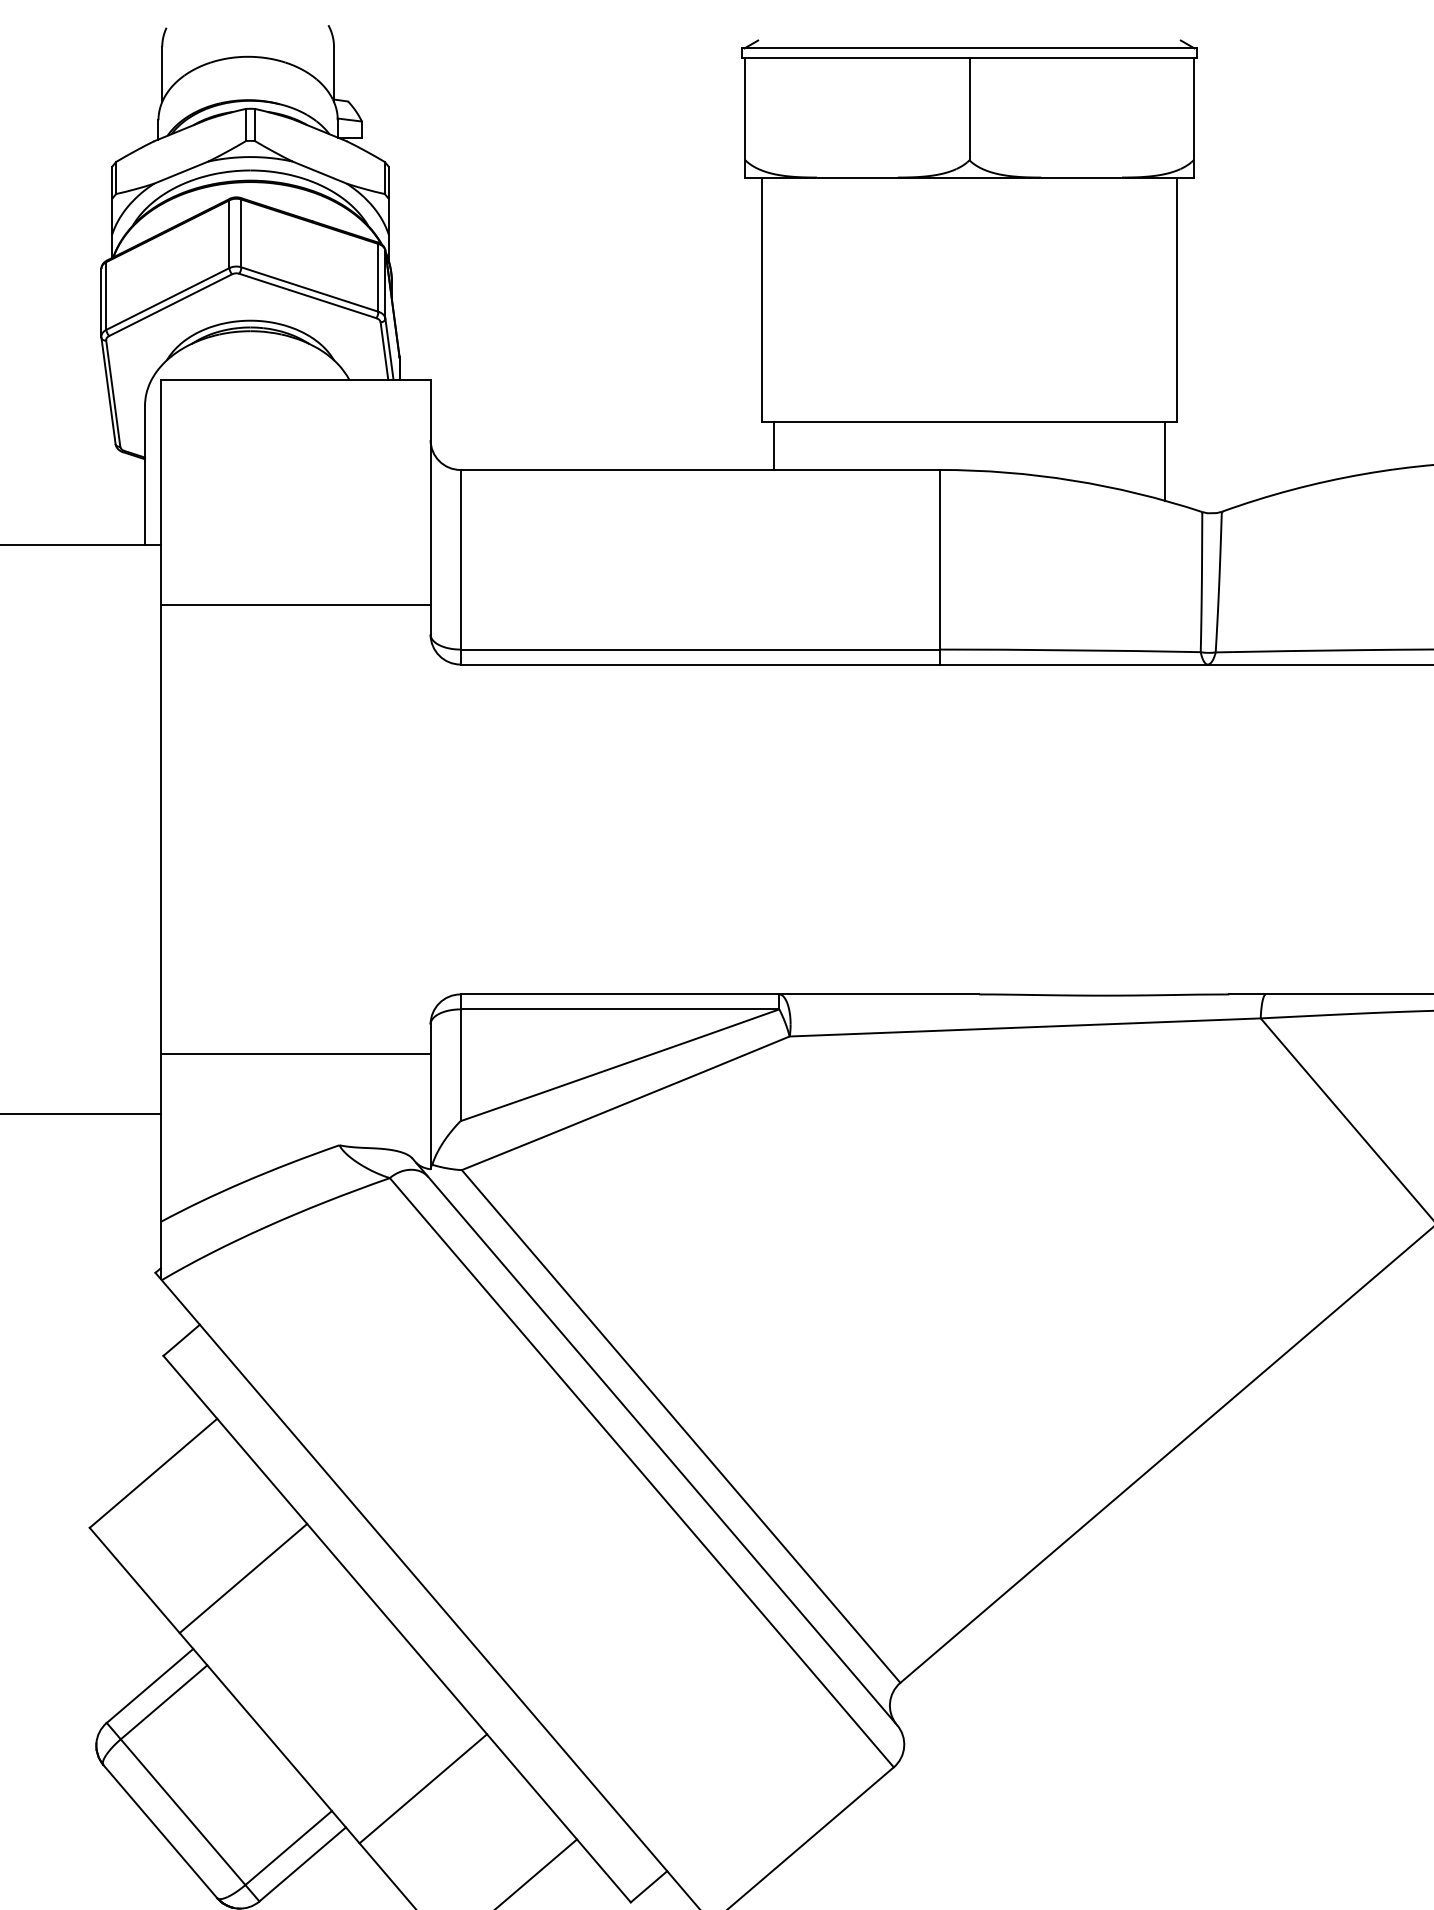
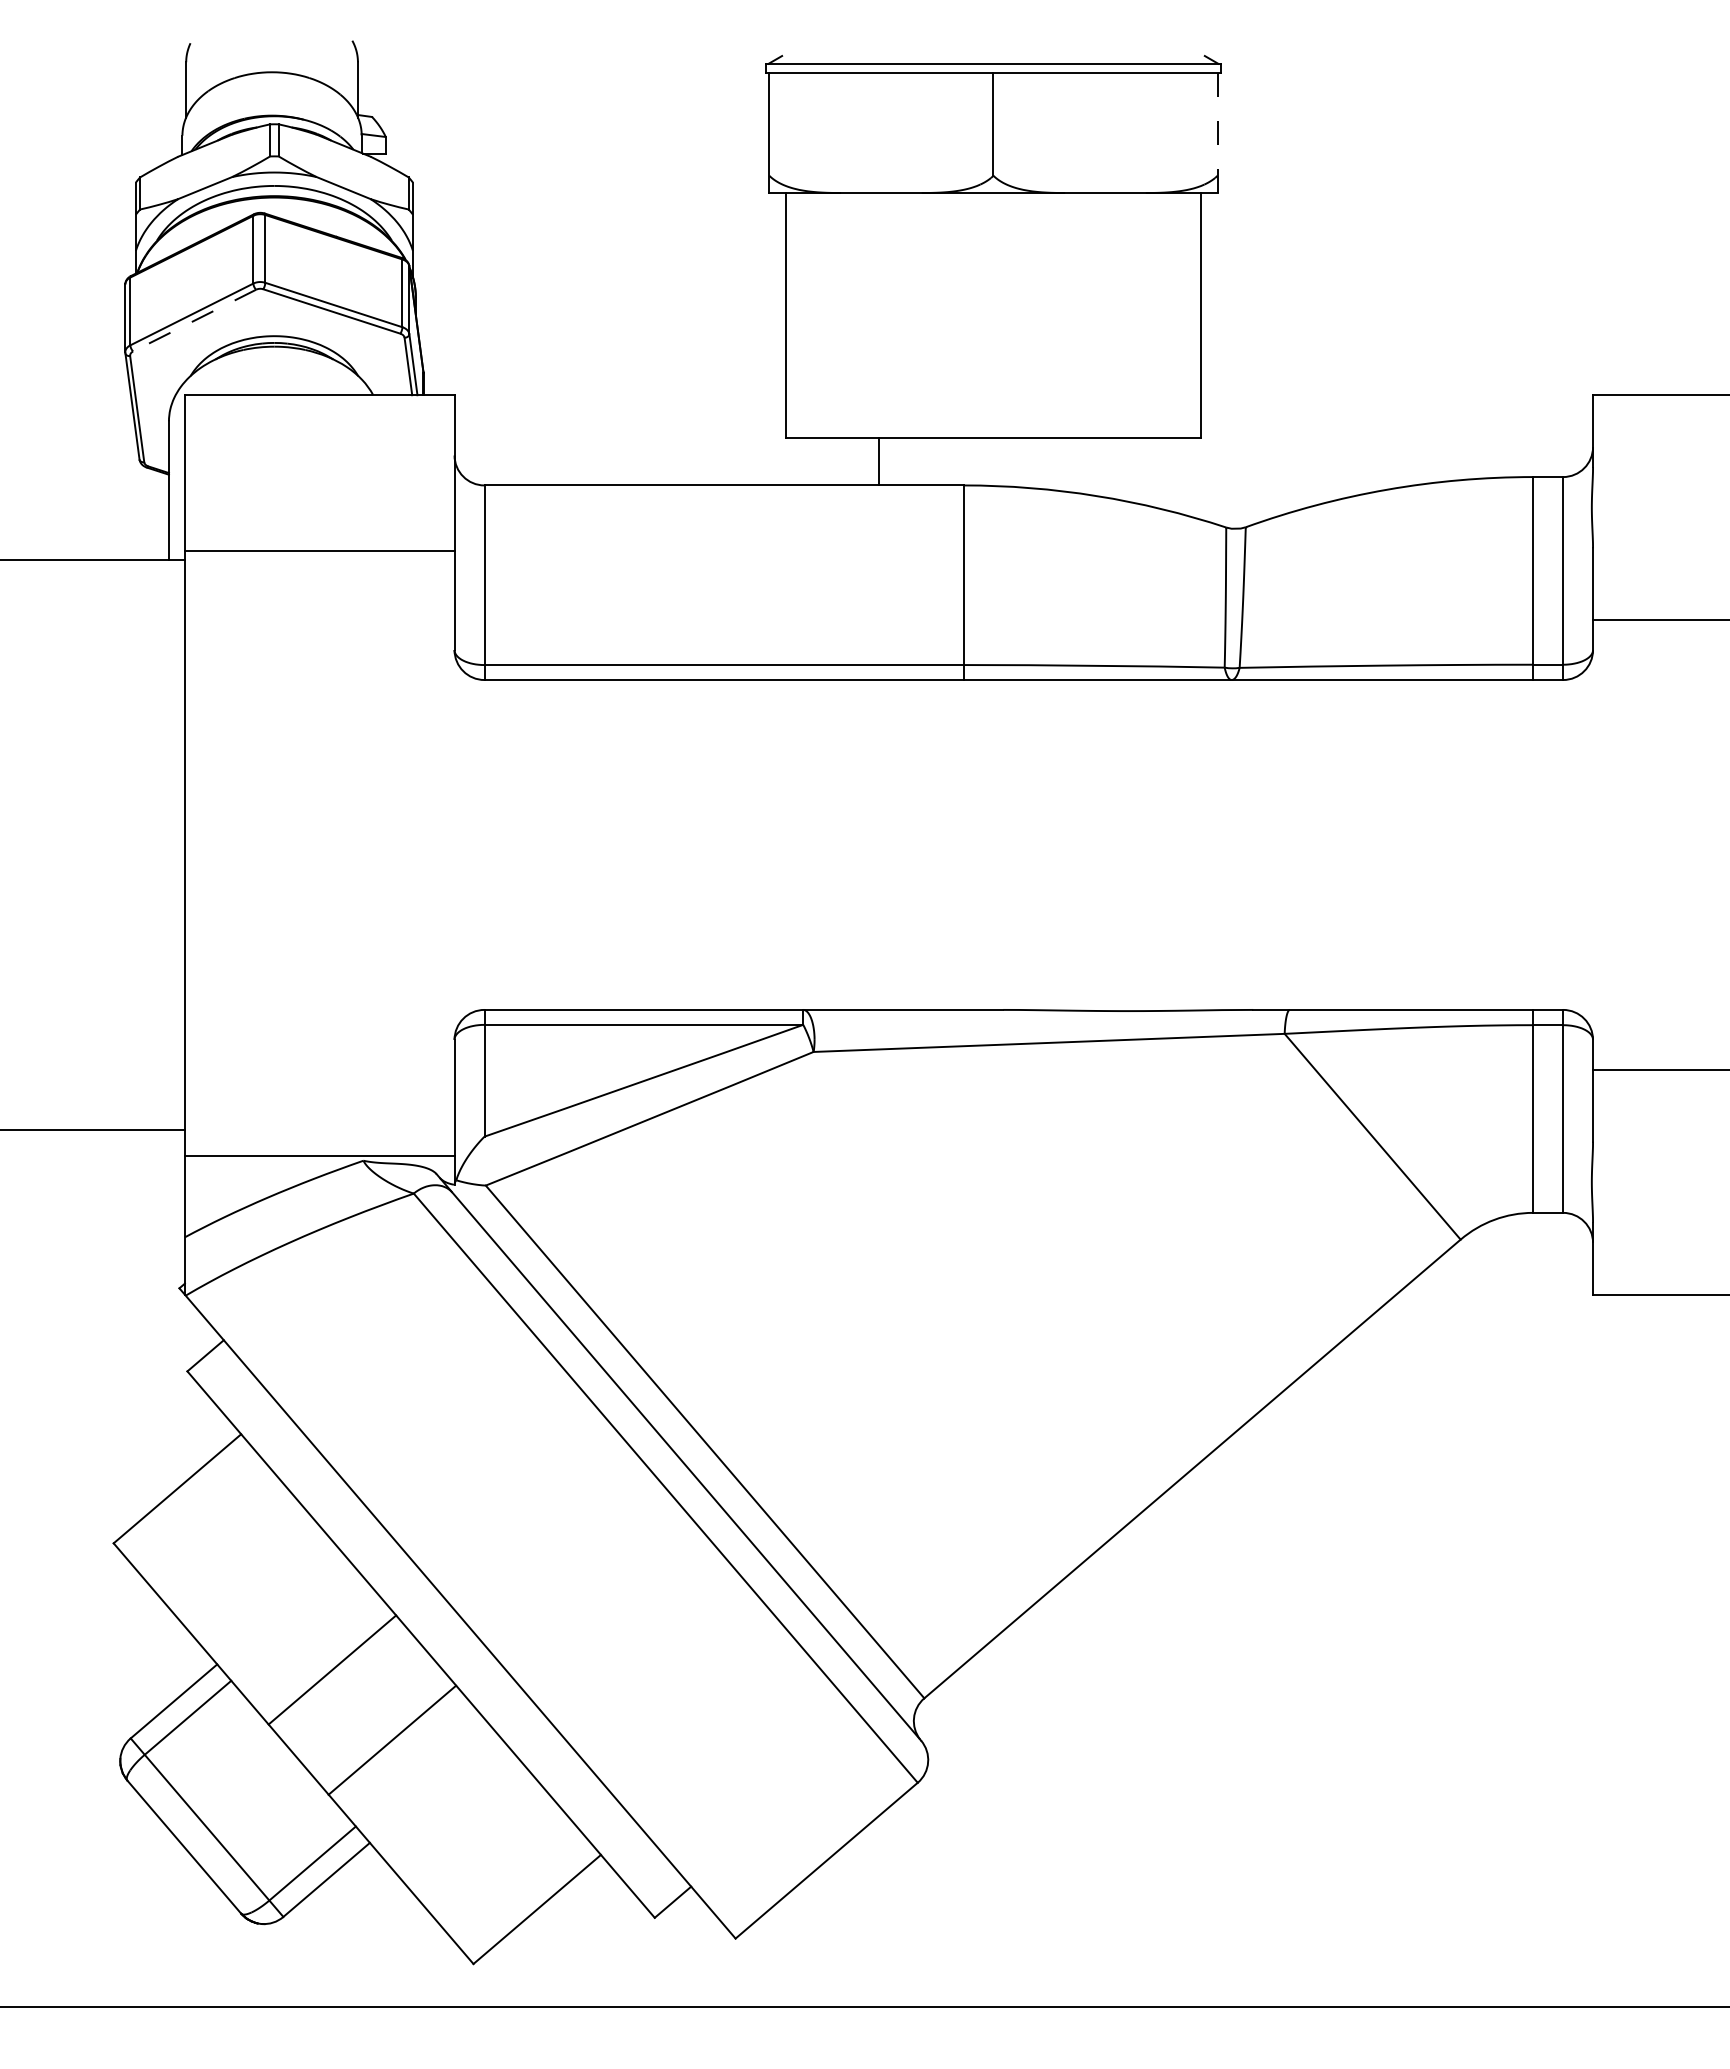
line: (1193, 118) -> (1217, 133), solid -> dashed
line: (170, 305) -> (194, 320), solid -> dashed
line: (774, 446) -> (879, 461), moved
line: (1164, 461) -> (1188, 476), removed
line: (295, 605) -> (319, 551), moved
line: (295, 1054) -> (319, 1155), moved
line: (243, 1578) -> (332, 1669), moved
line: (423, 1788) -> (392, 1739), moved

